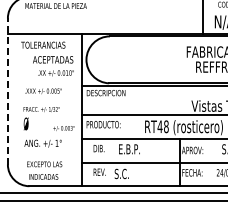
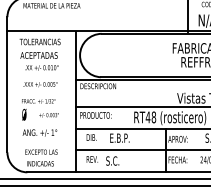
text: (53, 66) -> (39, 61), moved
line: (7, 91) -> (7, 84), dashed -> solid
text: (63, 128) -> (48, 115), moved

